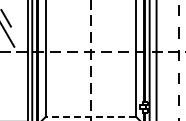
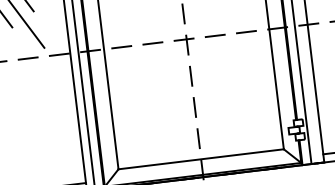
line: (90, 116) -> (200, 159), dashed -> solid

